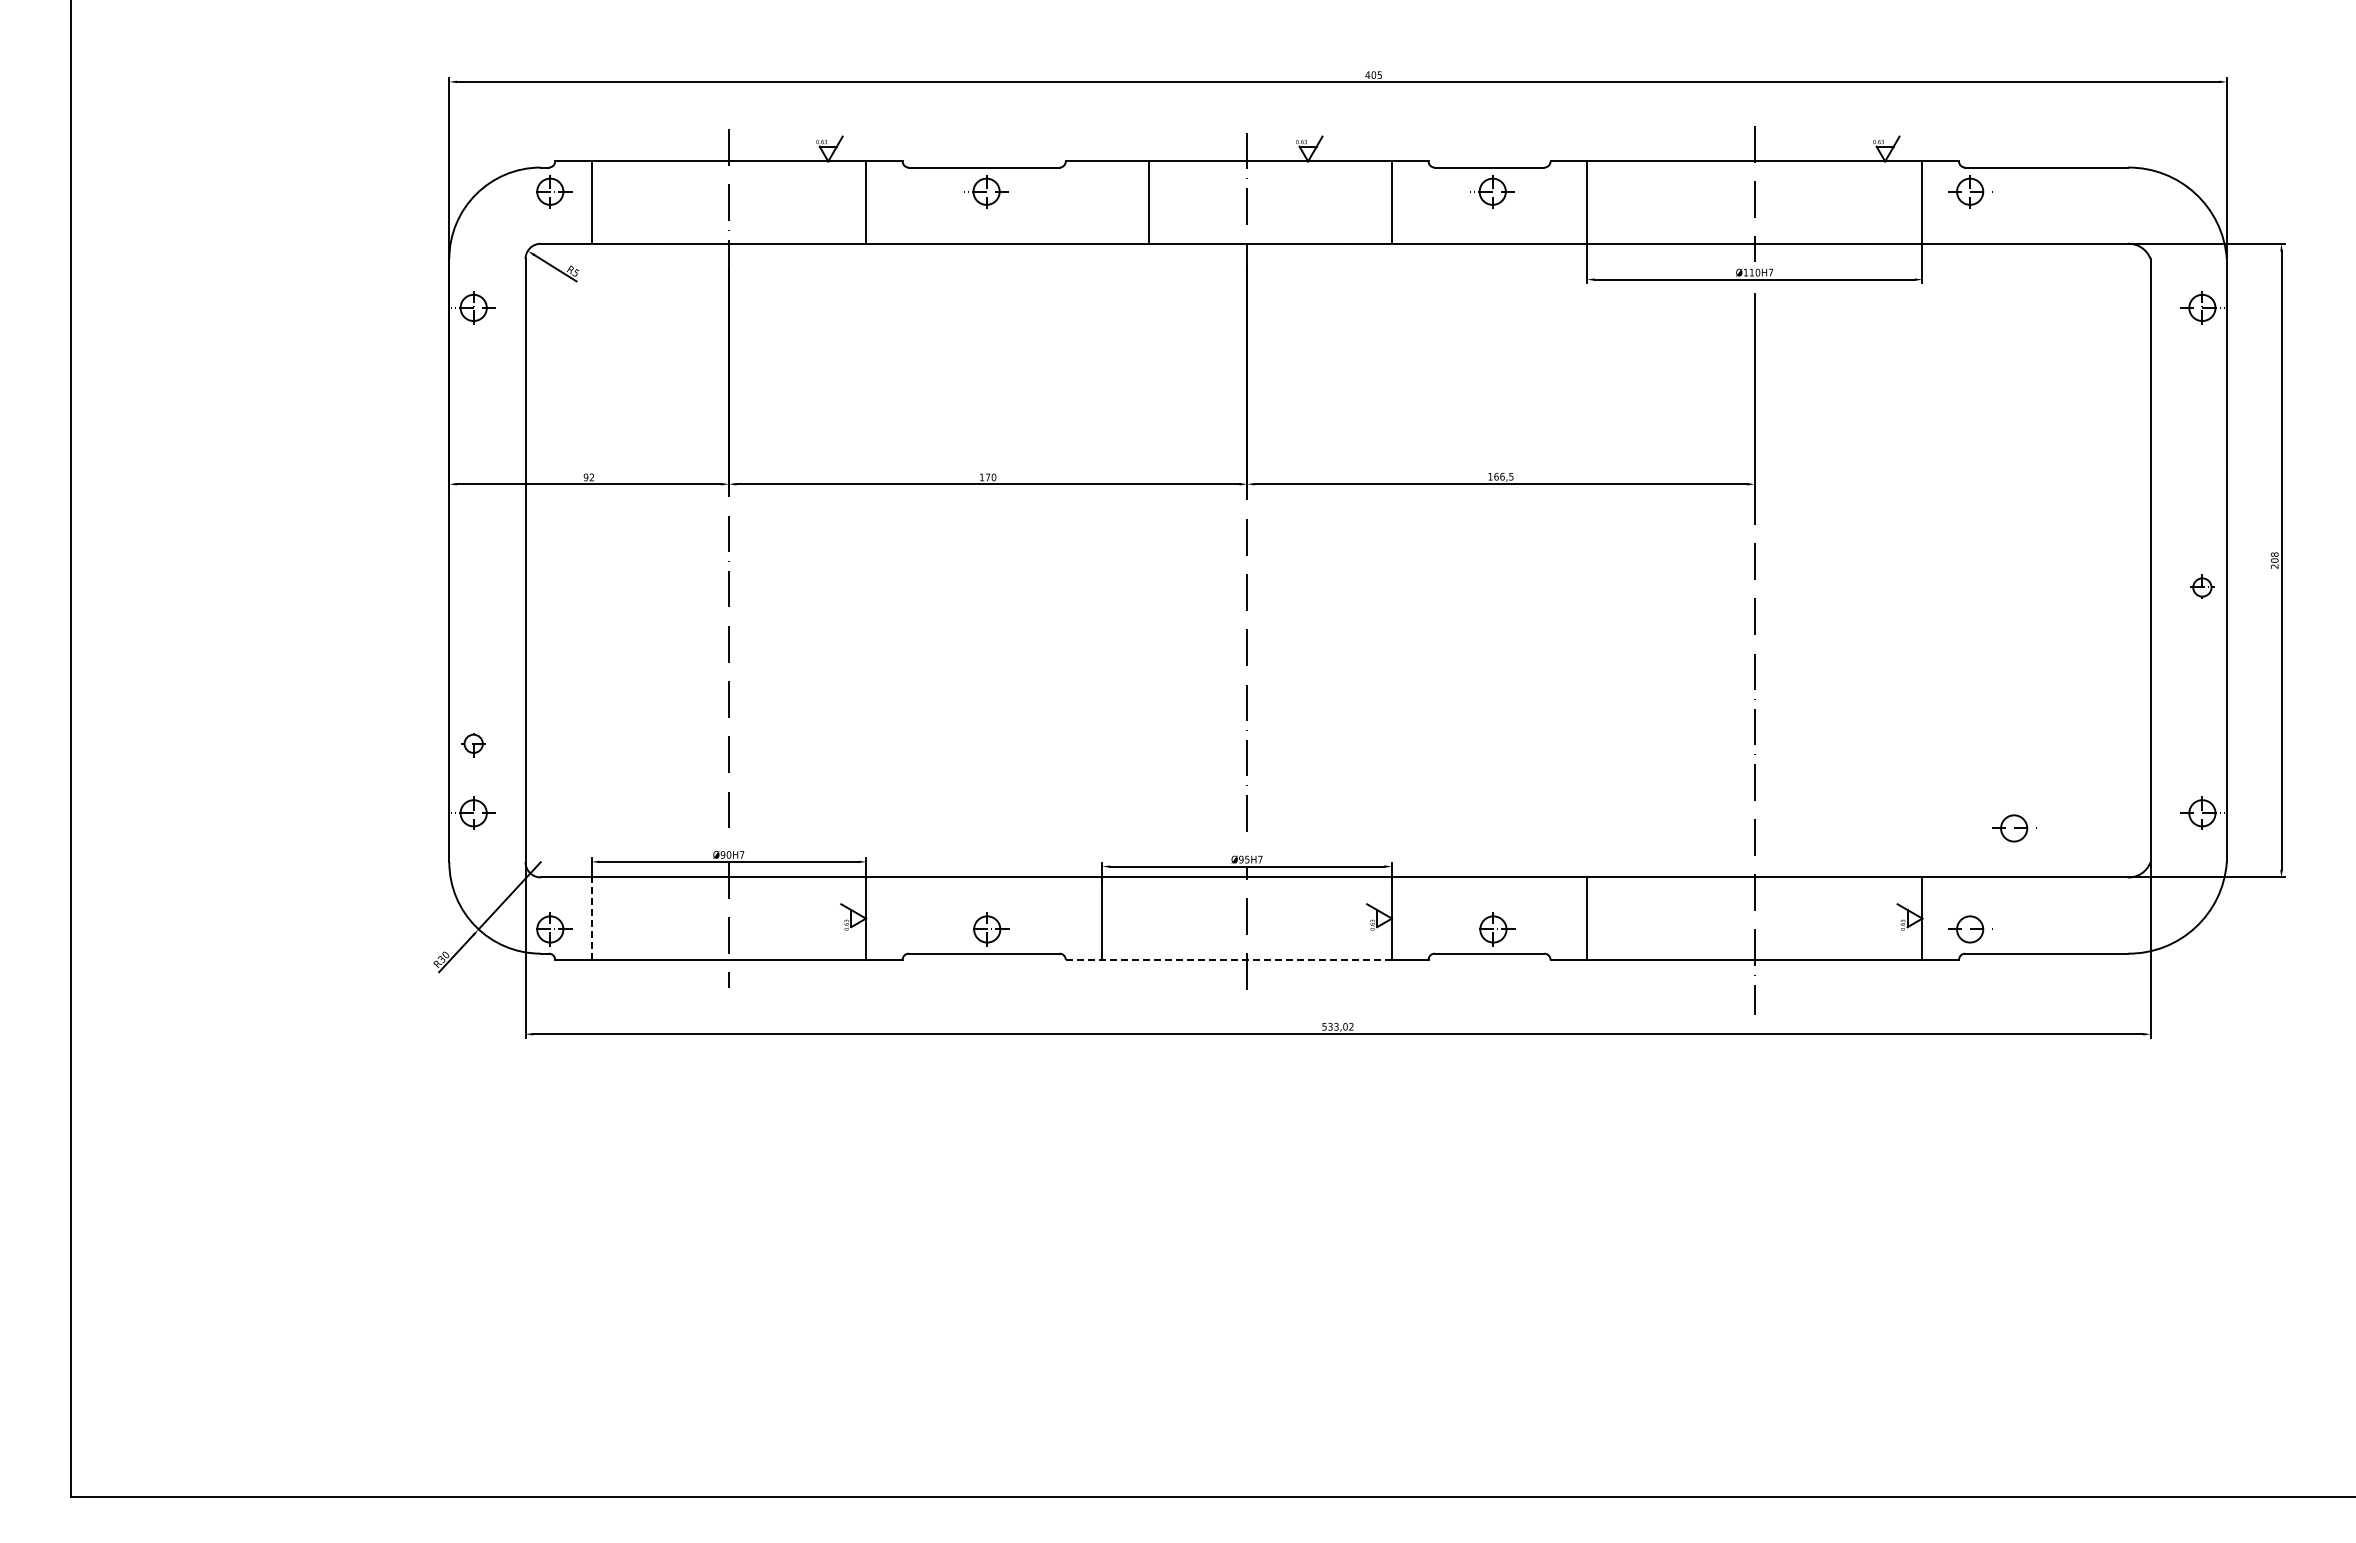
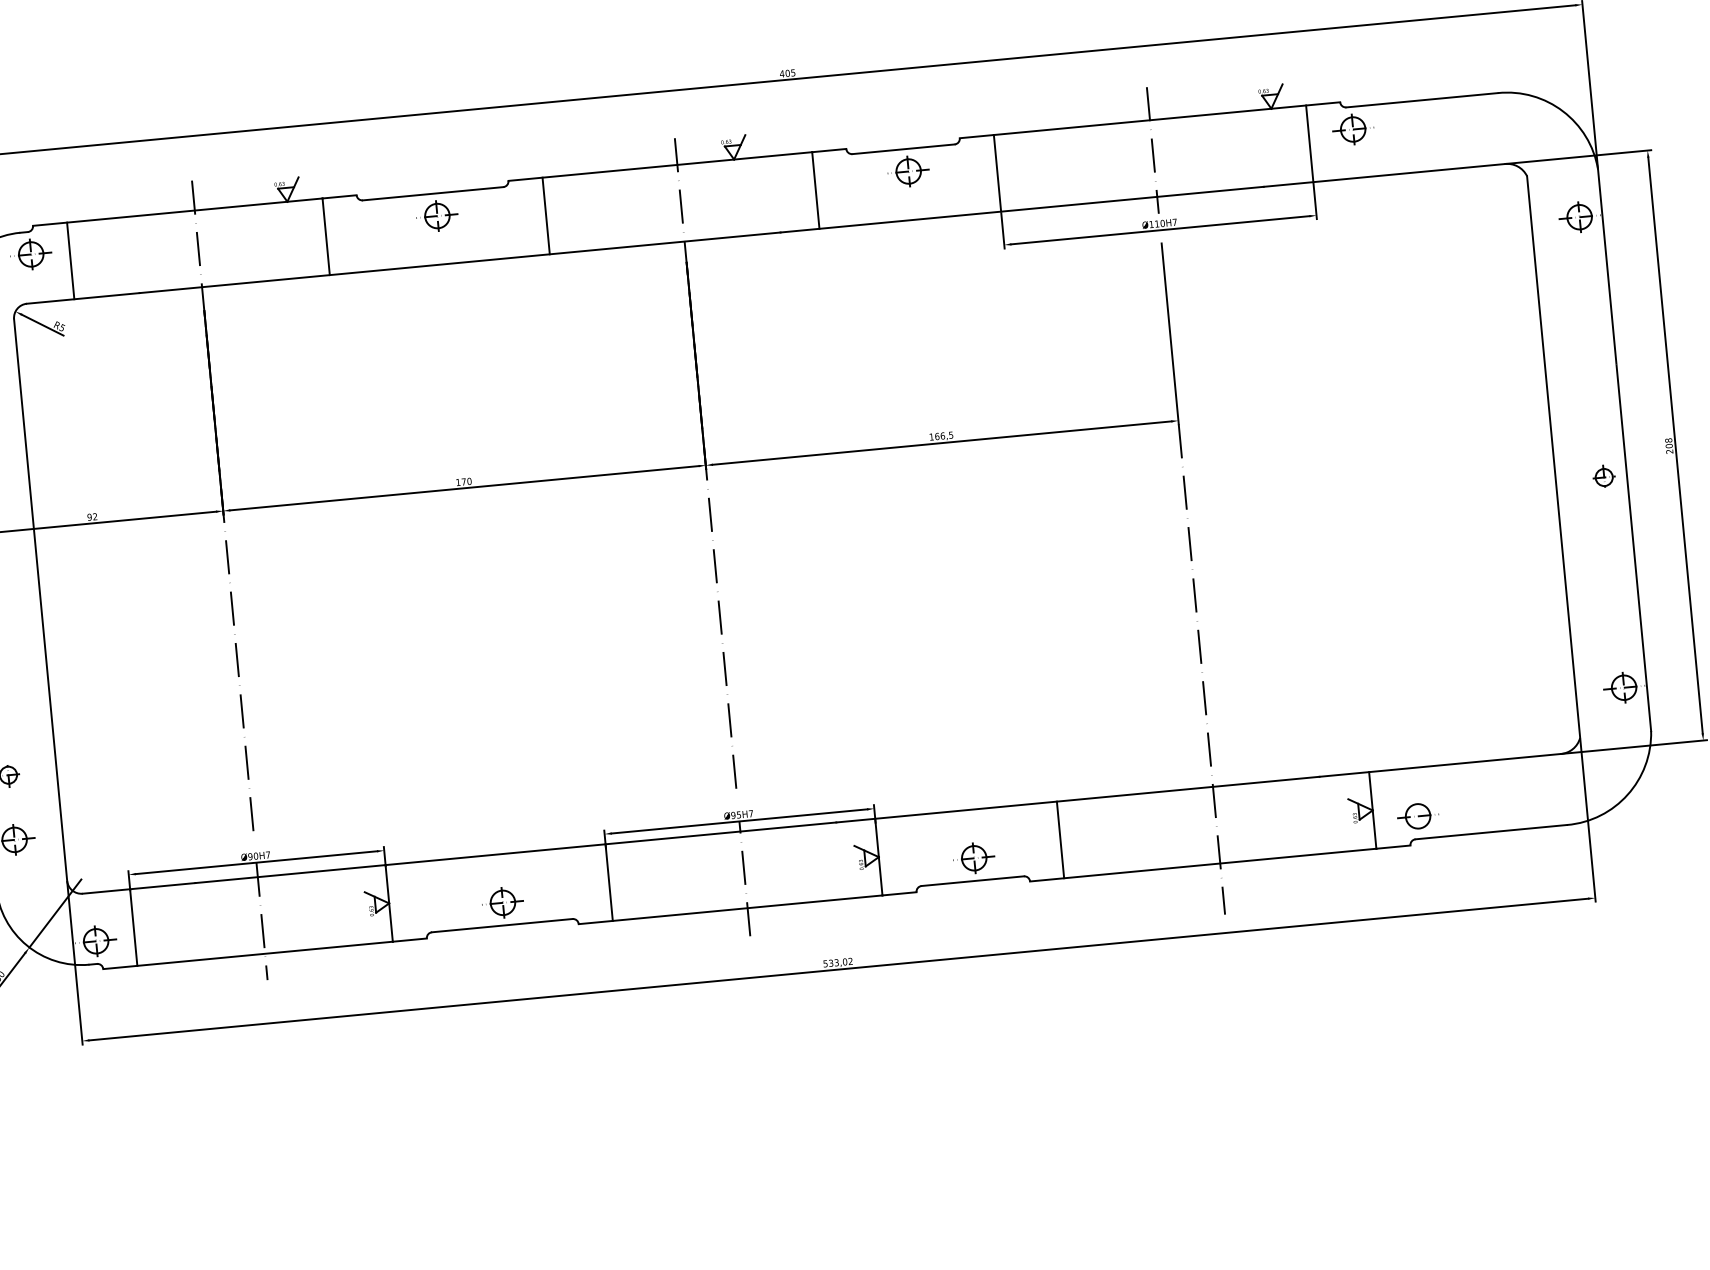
line: (1149, 202) -> (546, 215), moved
part: (2014, 828) -> (1450, 718), removed
line: (591, 918) -> (133, 927), dashed -> solid
line: (1228, 959) -> (730, 909), dashed -> solid

